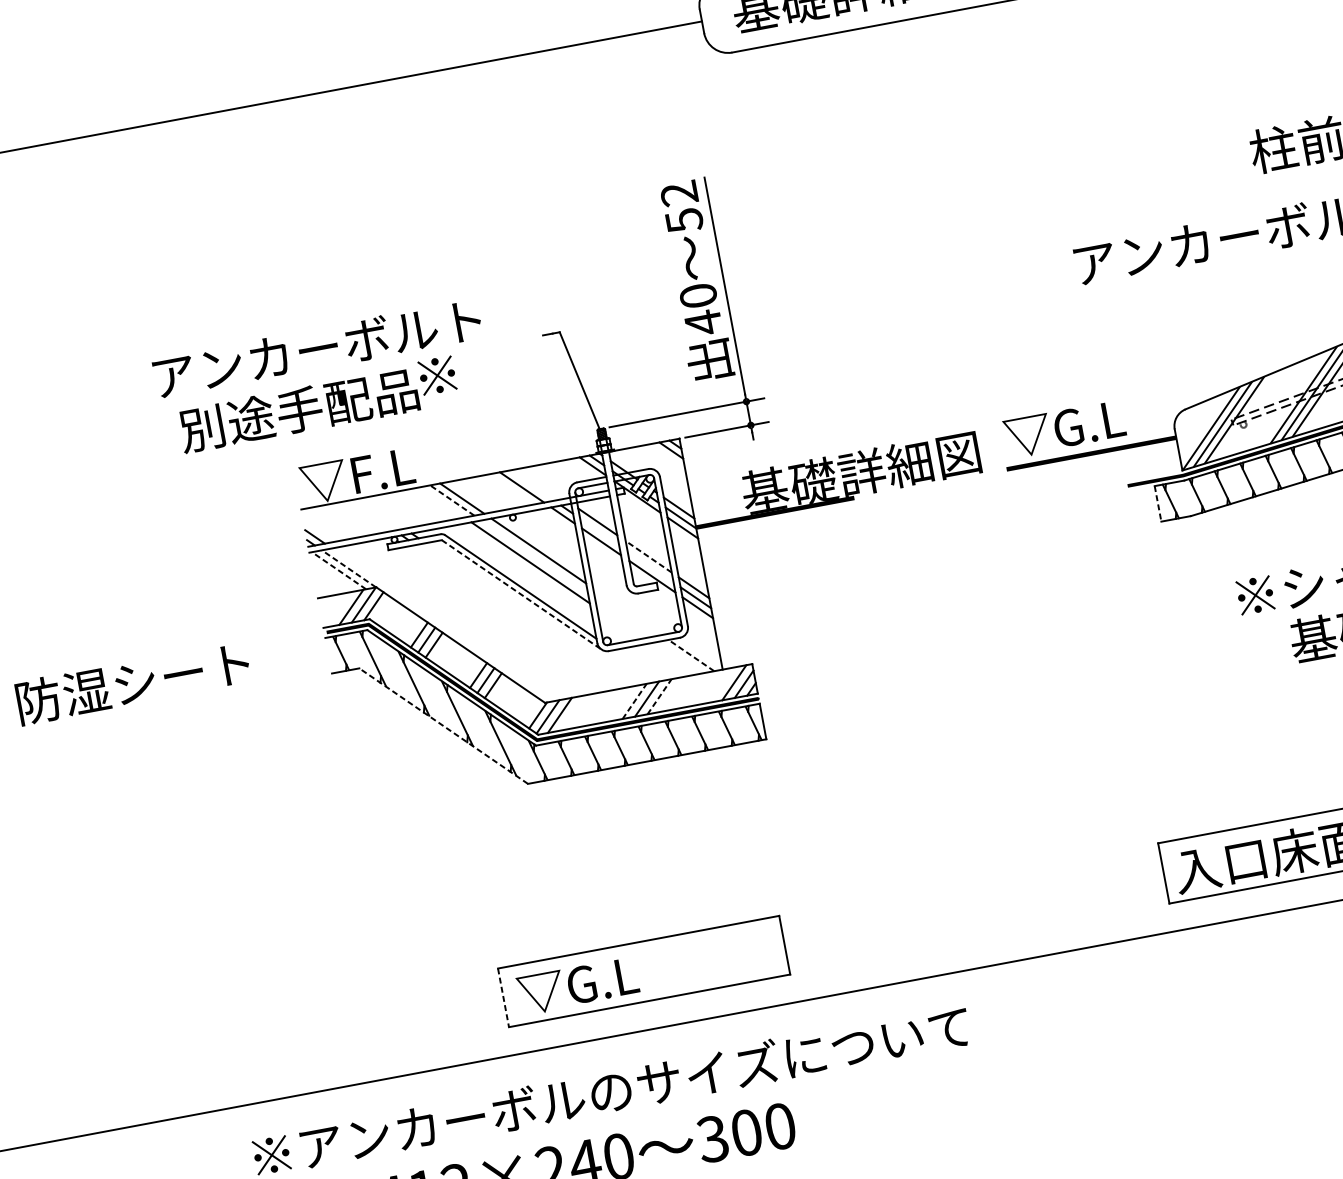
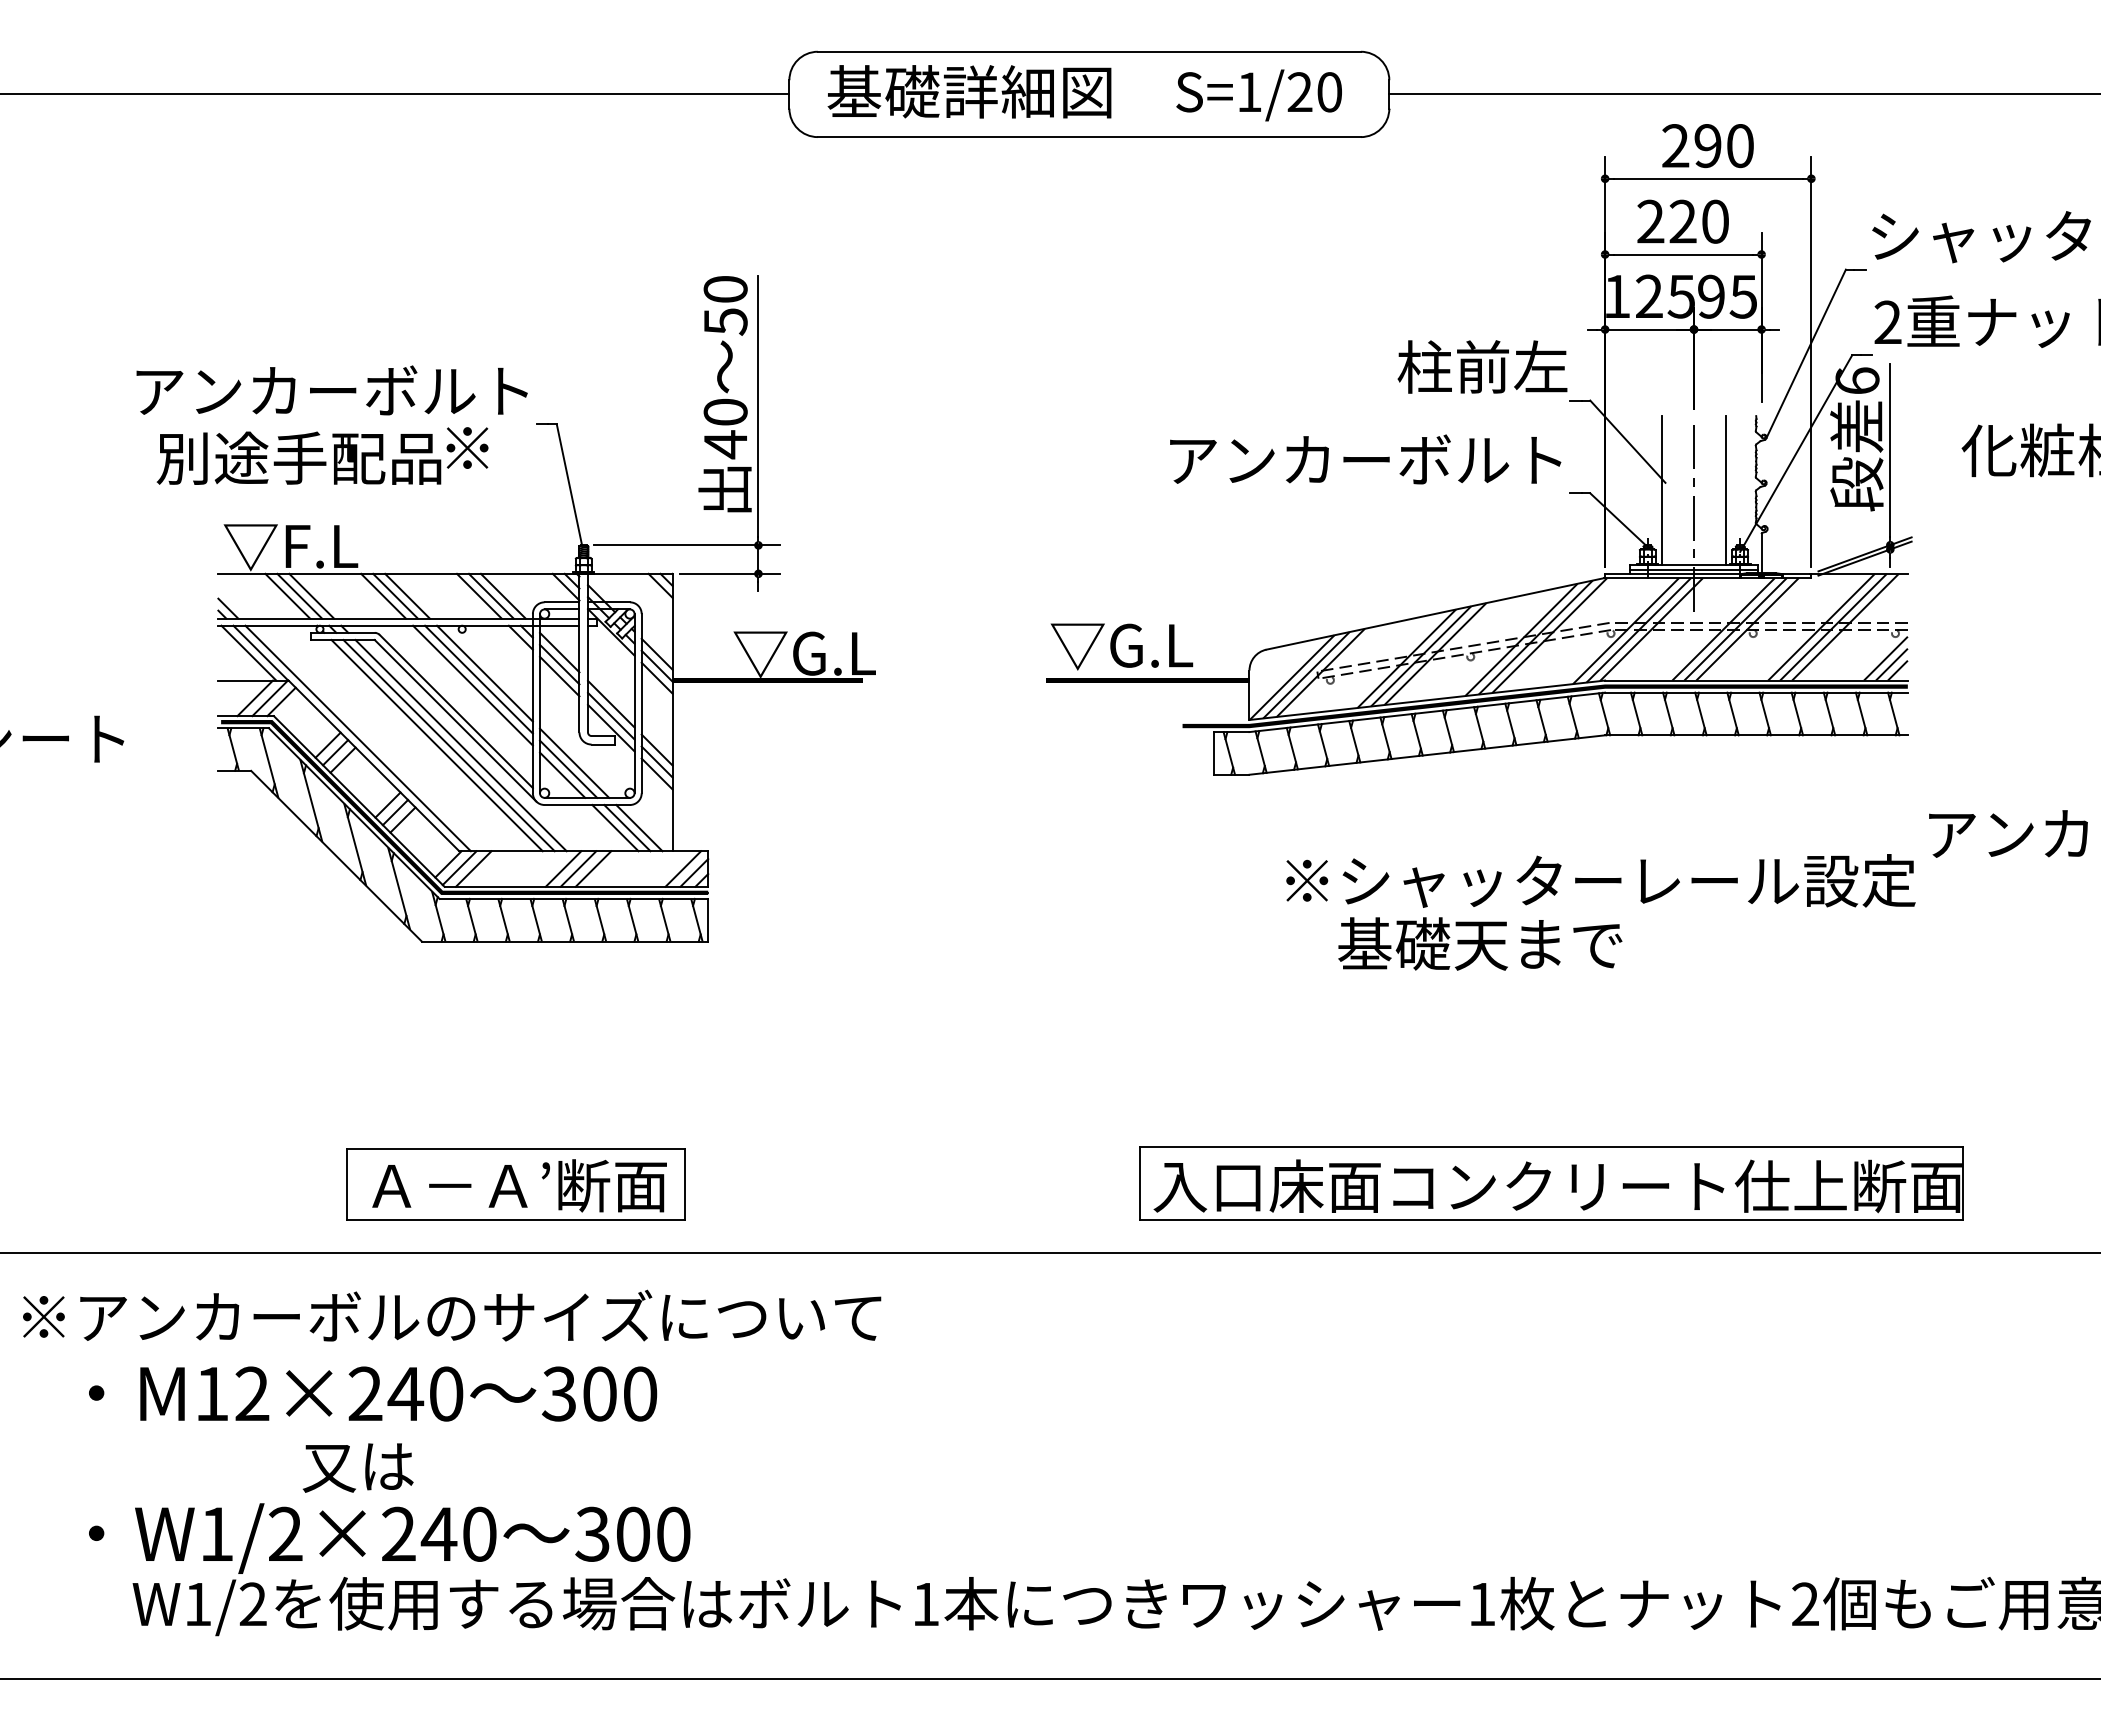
text: (679, 193) -> (725, 289), 52 -> 50
text: (316, 348) -> (331, 390), moved
text: (317, 404) -> (322, 455), moved
text: (860, 472) -> (875, 652), 基礎詳細図 -> ▽G.L
line: (541, 483) -> (502, 595), added
line: (531, 485) -> (490, 595), added
line: (452, 500) -> (395, 596), dashed -> solid
line: (442, 501) -> (383, 595), added
line: (1157, 504) -> (1213, 753), dashed -> solid
line: (382, 513) -> (311, 595), added
line: (372, 514) -> (299, 595), added
line: (362, 516) -> (287, 595), added
line: (599, 531) -> (559, 664), added
line: (534, 556) -> (478, 679), added
line: (648, 557) -> (611, 704), dashed -> solid
line: (650, 566) -> (611, 715), added
line: (348, 569) -> (260, 653), dashed -> solid
line: (338, 571) -> (248, 653), dashed -> solid
line: (521, 595) -> (455, 721), dashed -> solid
line: (627, 611) -> (574, 762), added
line: (529, 614) -> (460, 745), added
line: (519, 616) -> (448, 745), added
line: (623, 616) -> (568, 768), added
line: (509, 618) -> (436, 745), added
line: (619, 622) -> (562, 774), added
line: (442, 624) -> (357, 738), added
line: (691, 655) -> (639, 828), dashed -> solid
line: (681, 657) -> (627, 828), added
line: (671, 659) -> (615, 828), added
line: (659, 696) -> (593, 868), dashed -> solid
line: (634, 701) -> (563, 868), dashed -> solid
line: (443, 726) -> (336, 856), dashed -> solid
text: (643, 972) -> (515, 1185), ▽G.L -> Ａ－Ａ’断面
line: (503, 998) -> (346, 1185), dashed -> solid

